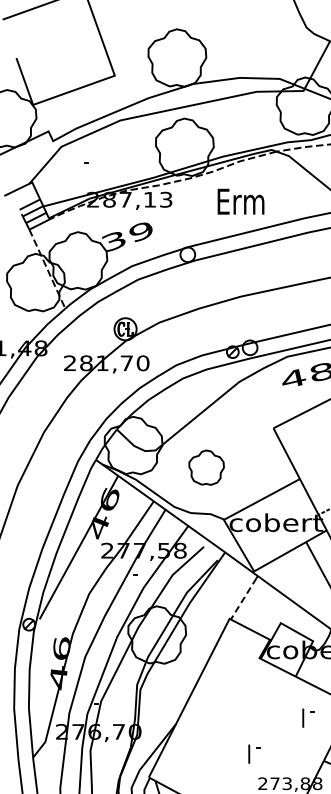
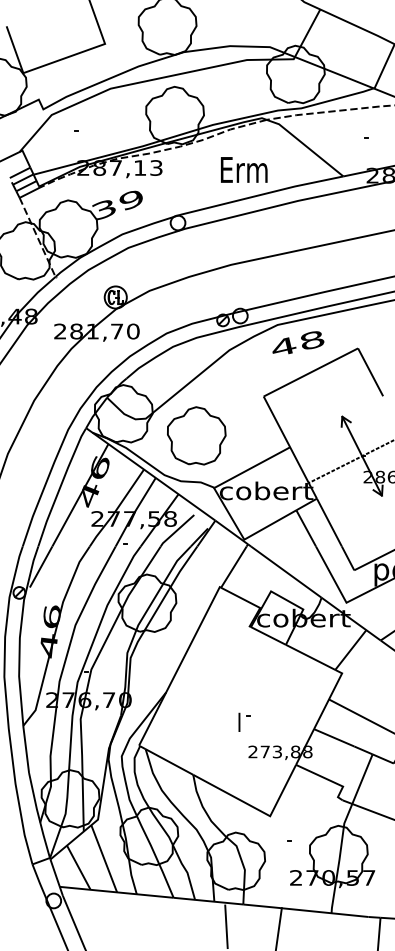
text: (241, 201) -> (244, 169), moved
part: (206, 467) -> (196, 435), size x1.67
line: (243, 599) -> (233, 567), dashed -> solid
part: (308, 717) -> (298, 685), removed

